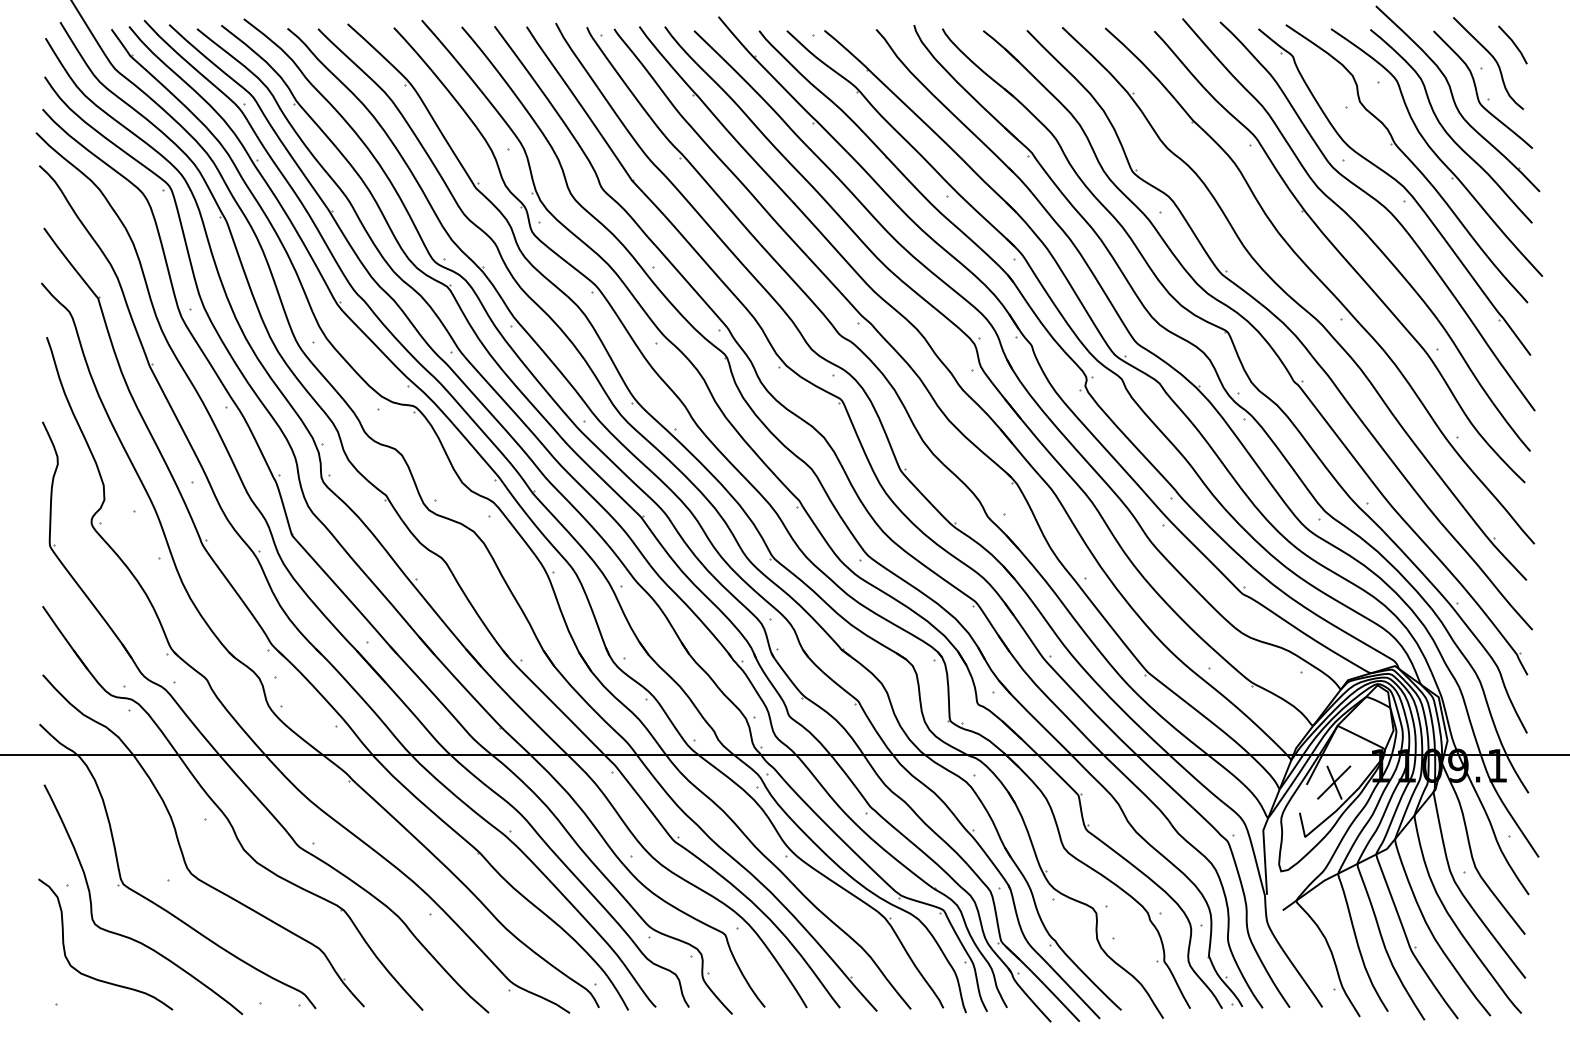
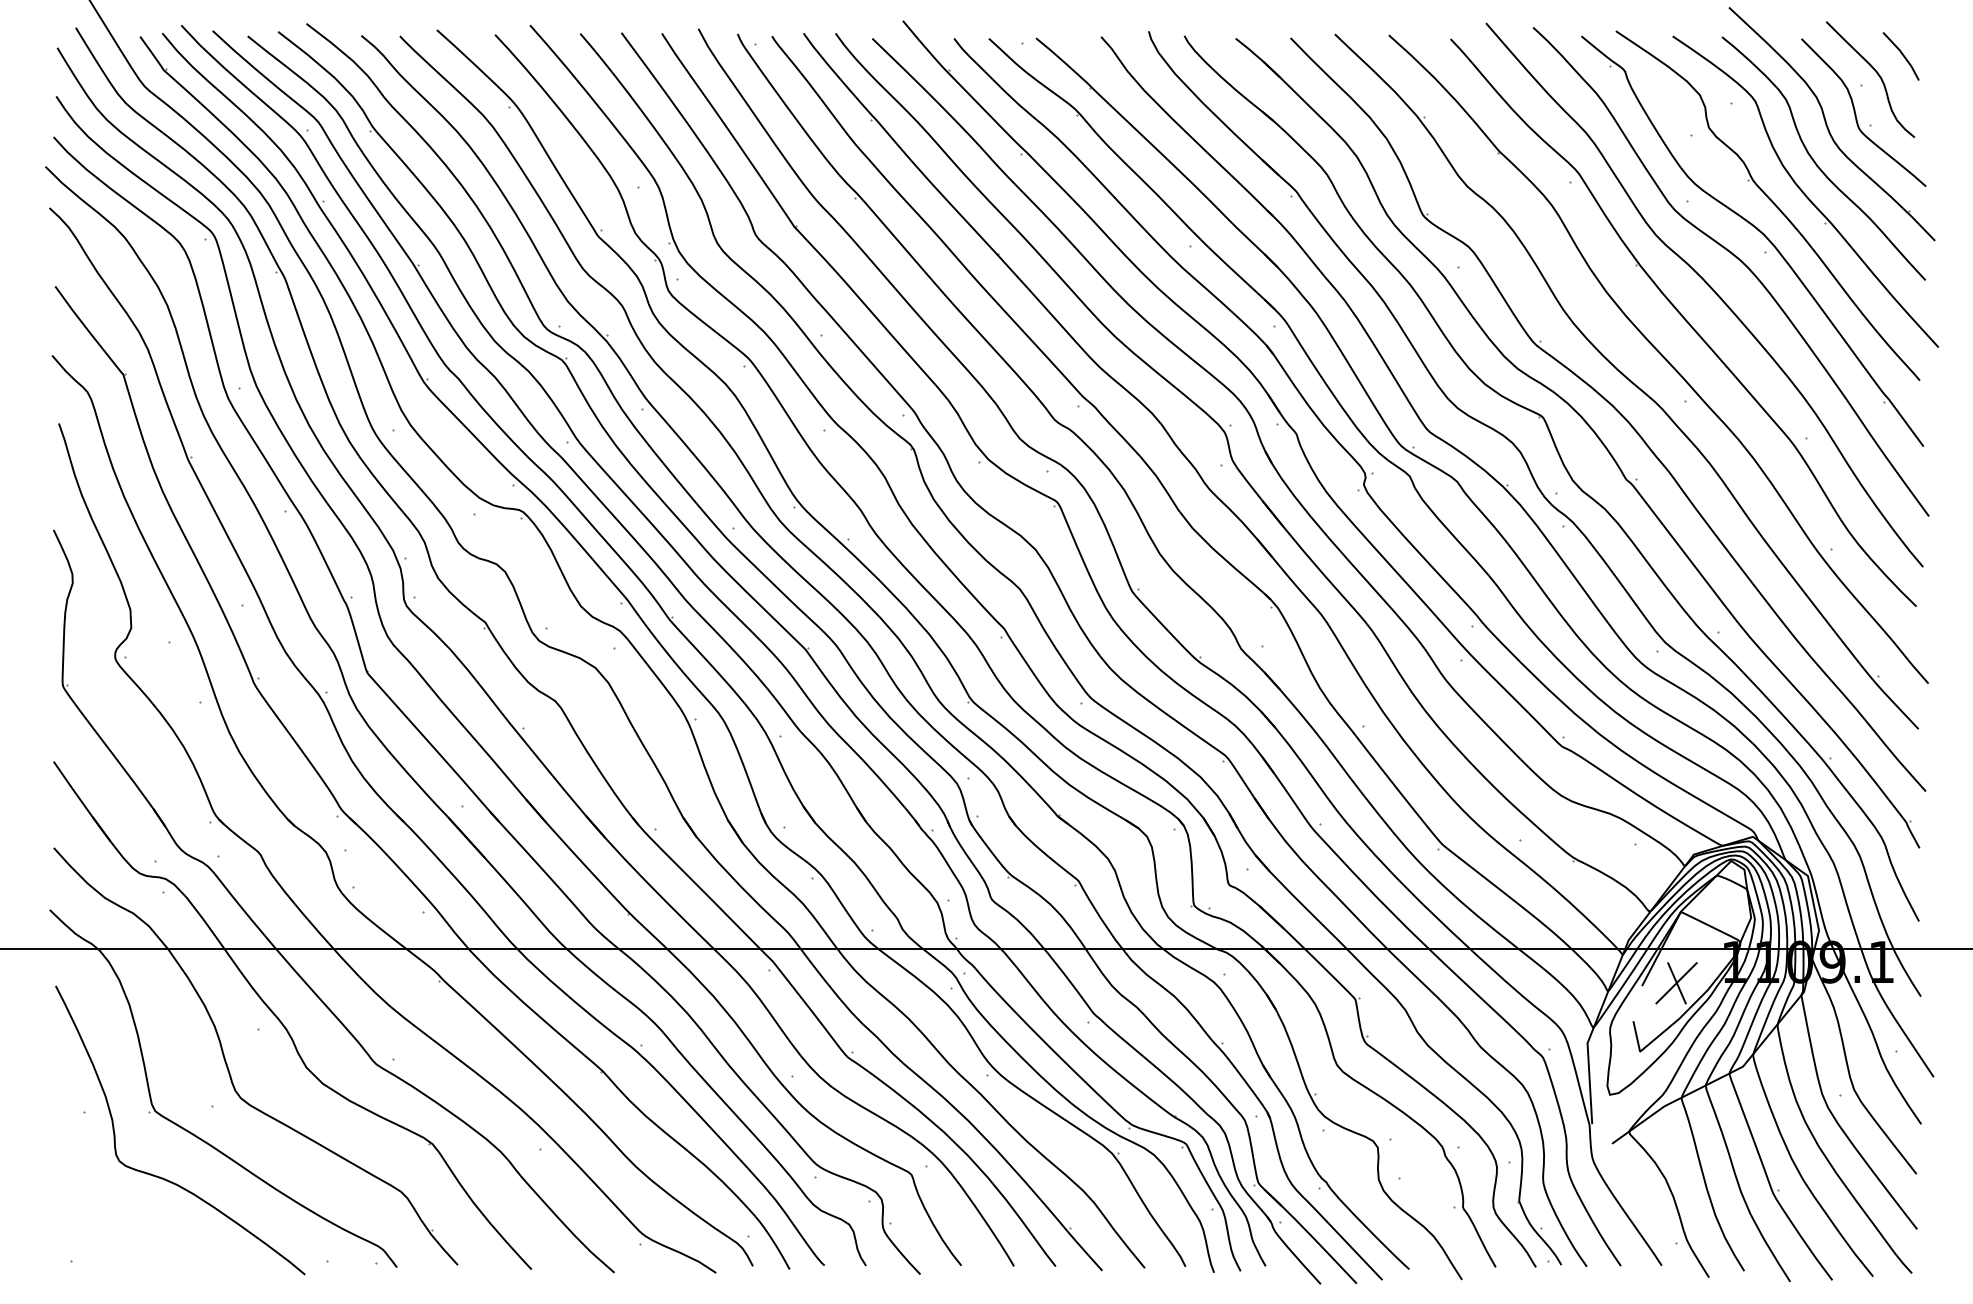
curve: (92, 976) -> (116, 1227), removed

